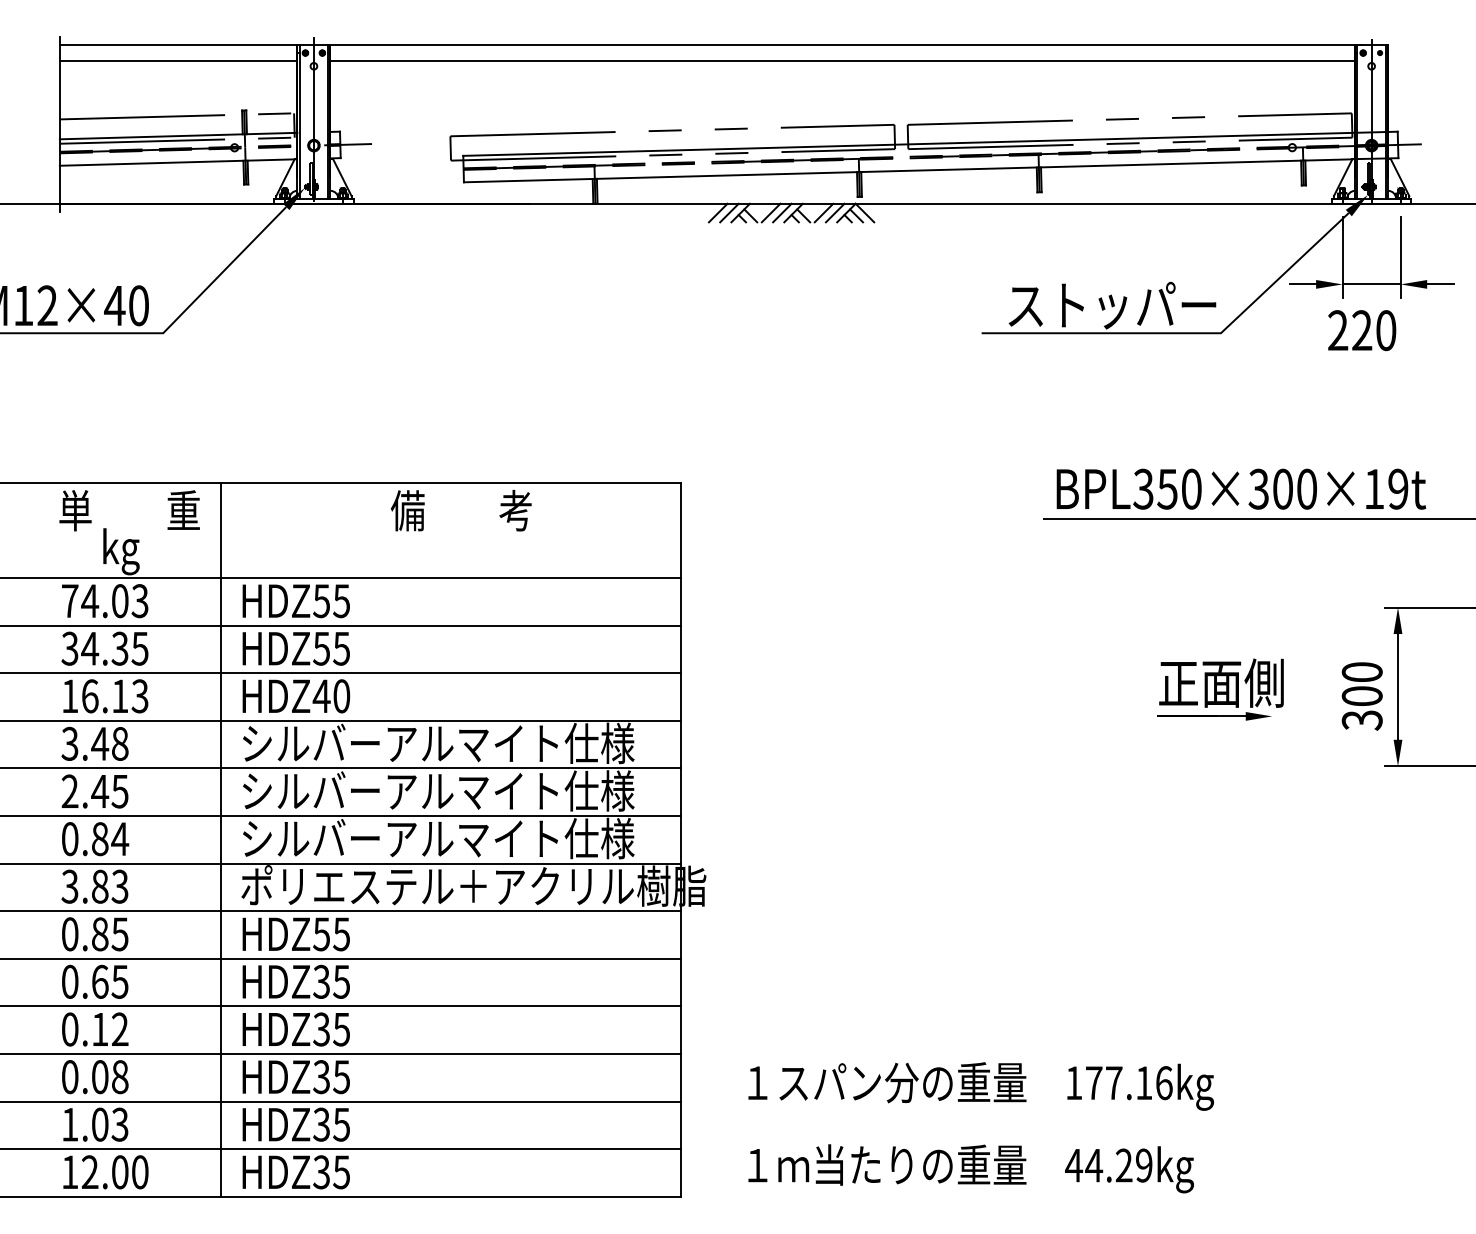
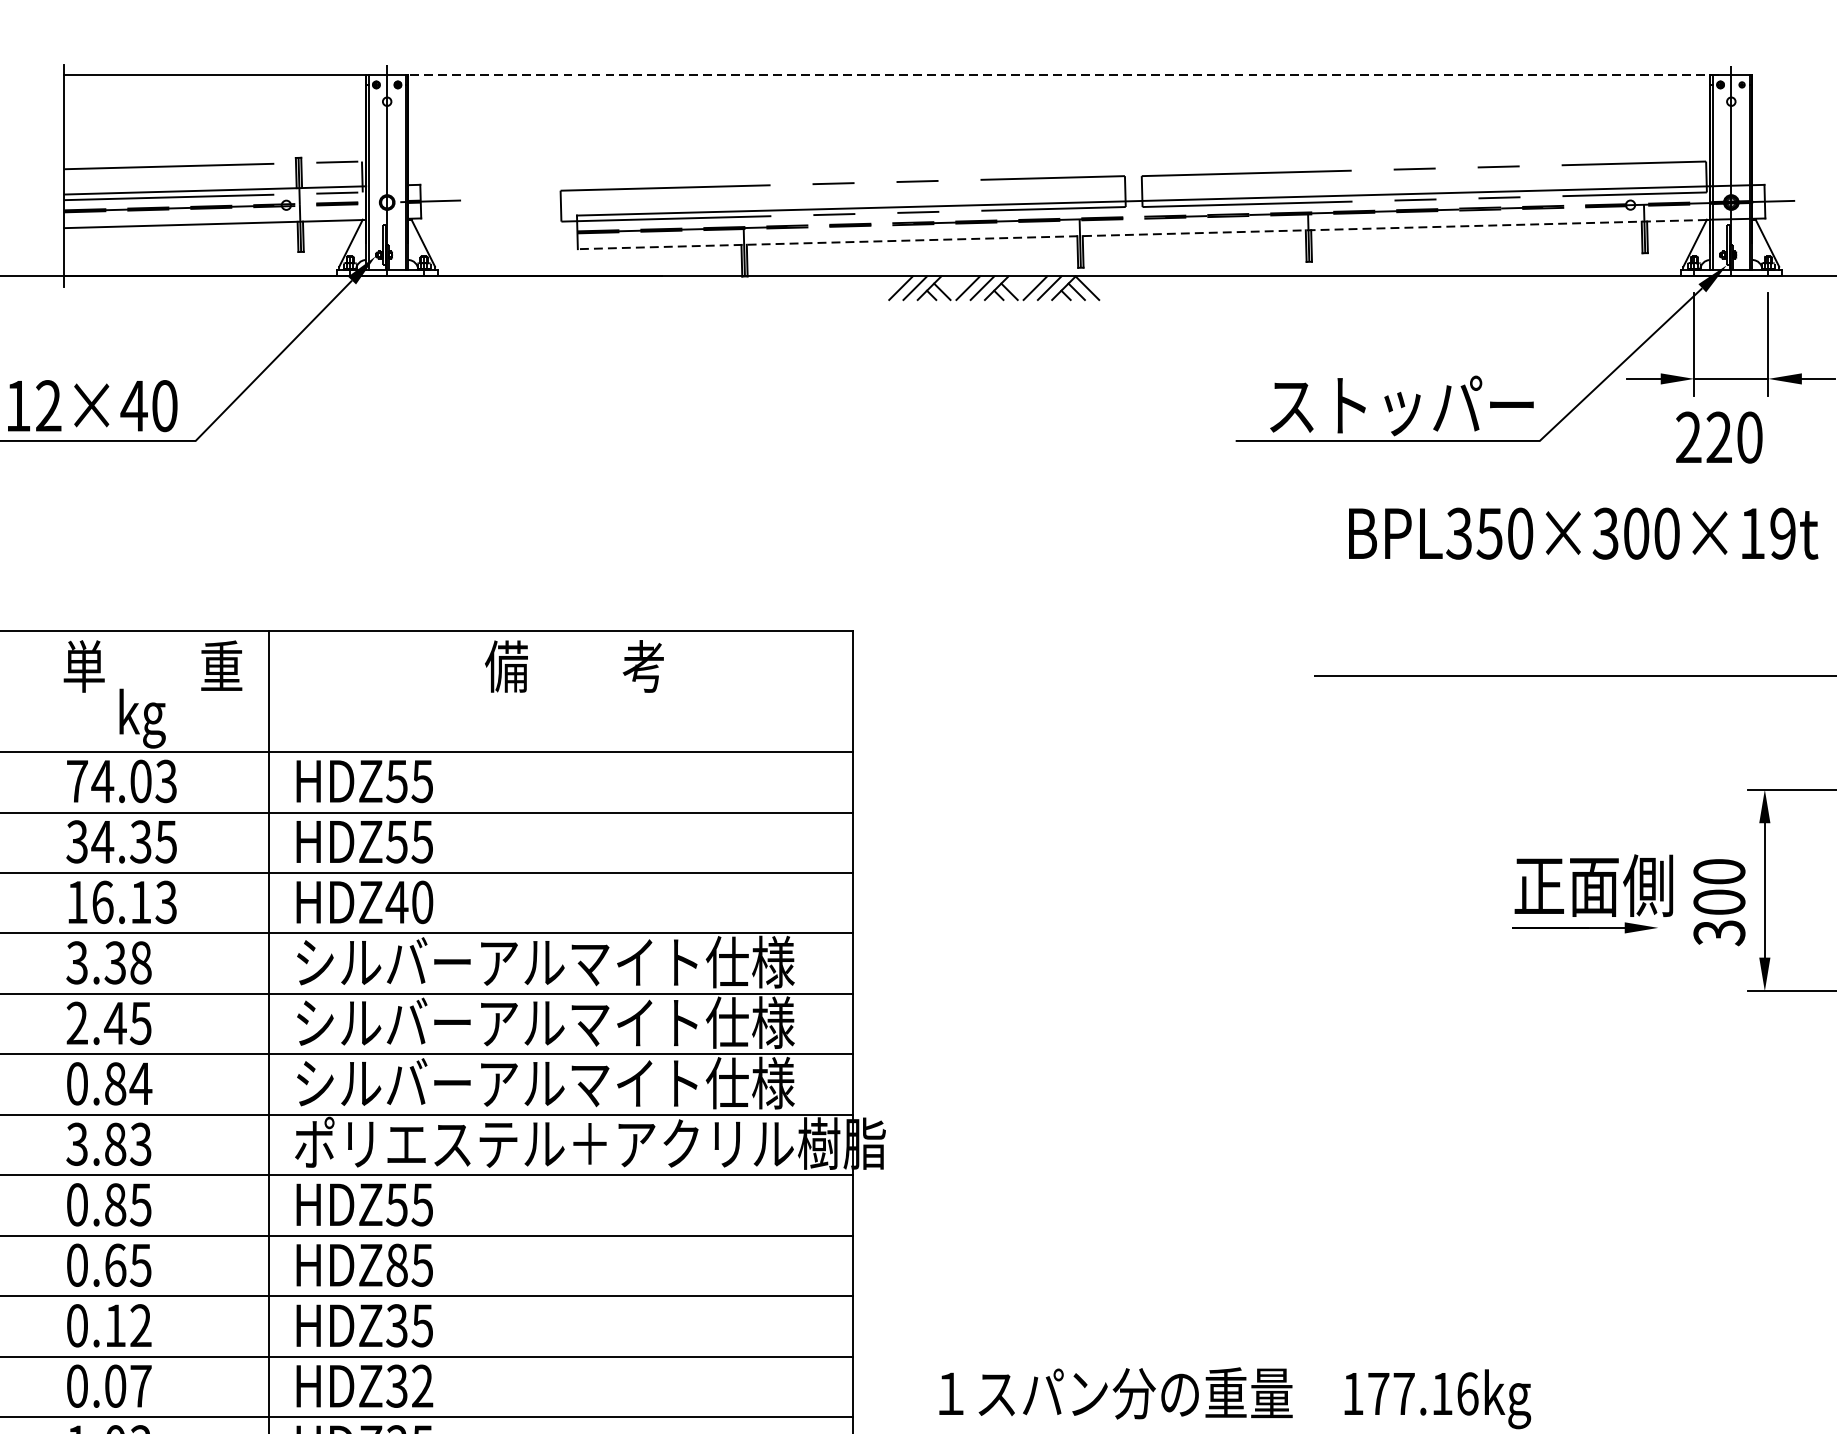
line: (846, 45) -> (1063, 75), solid -> dashed
line: (178, 61) -> (215, 95), removed
line: (842, 61) -> (1058, 95), removed
line: (907, 170) -> (1141, 234), solid -> dashed
text: (1241, 488) -> (1583, 532), moved
part: (1220, 689) -> (1592, 893), moved
text: (100, 743) -> (115, 962), 3.48 -> 3.38
text: (321, 981) -> (396, 1264), HDZ35 -> HDZ85
text: (120, 1077) -> (141, 1386), 0.08 -> 0.07
text: (341, 1077) -> (422, 1386), HDZ35 -> HDZ32

